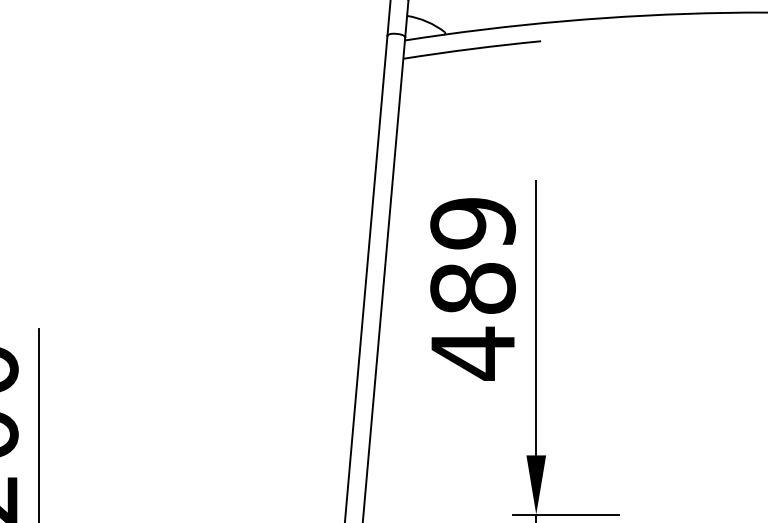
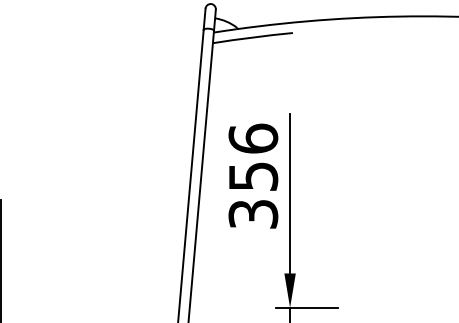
text: (473, 288) -> (253, 176), 489 -> 356

